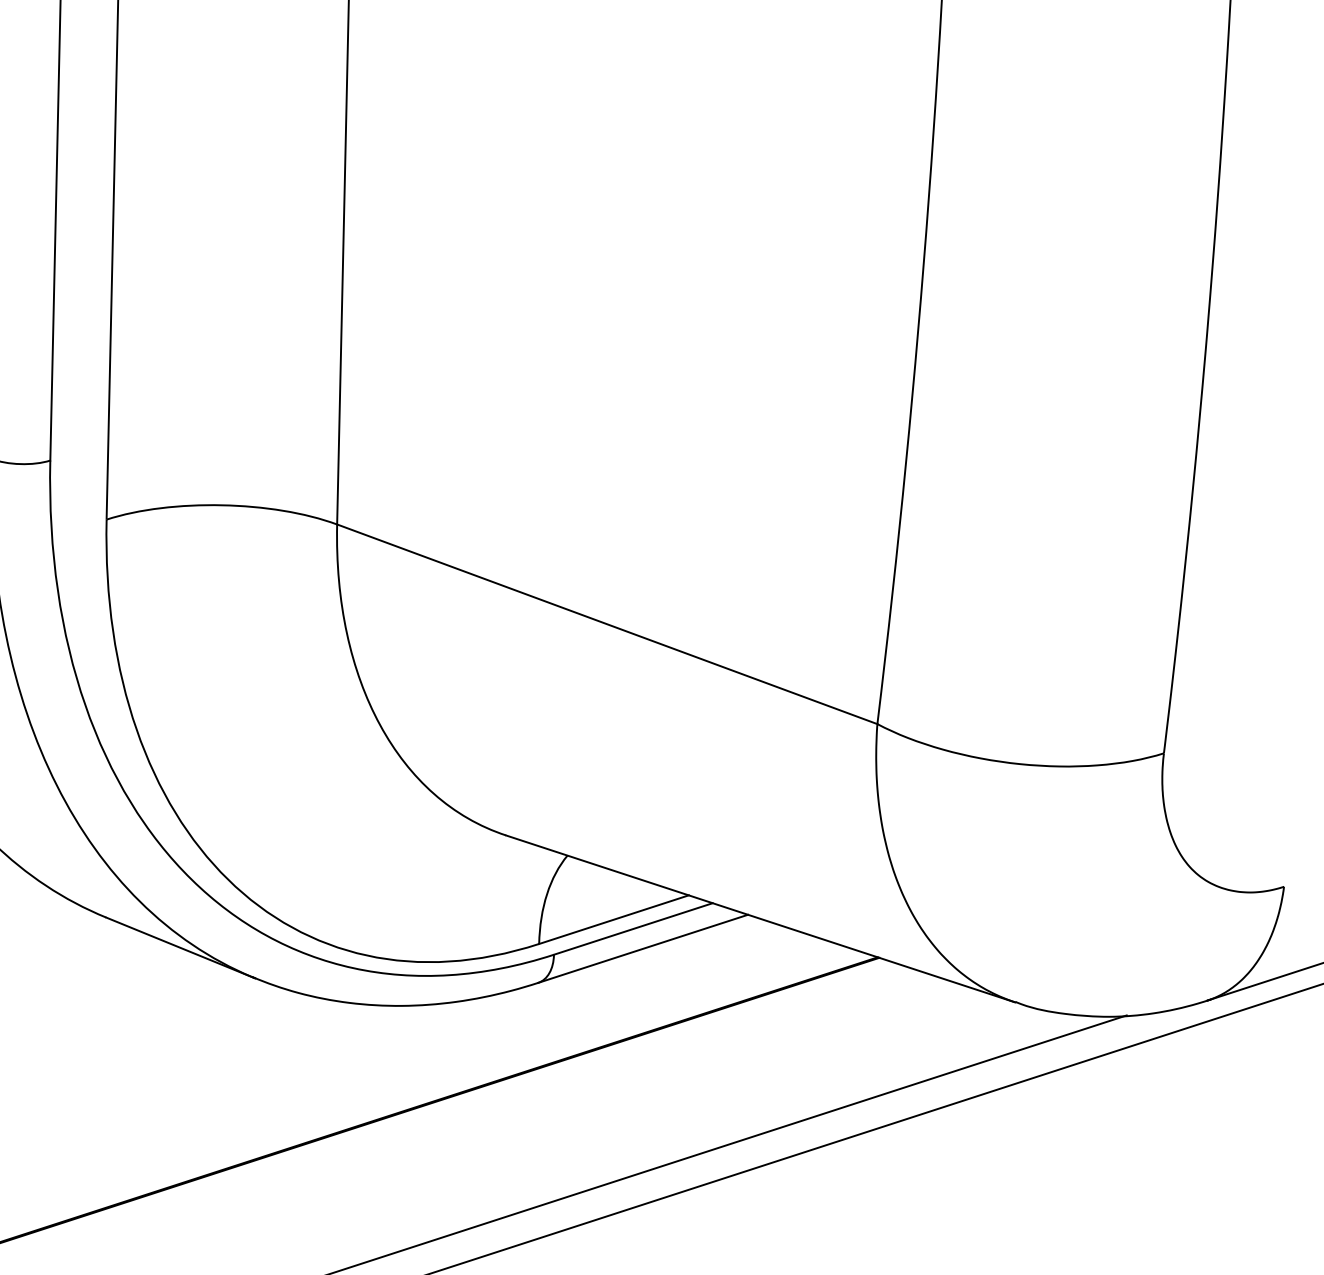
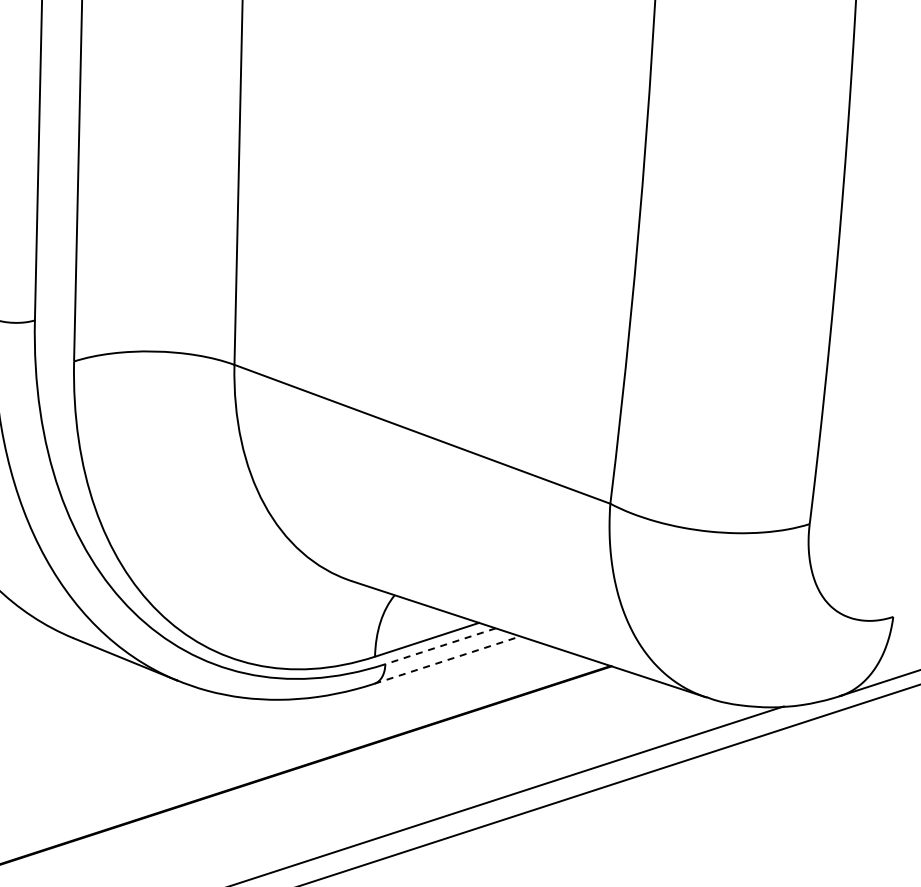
line: (633, 929) -> (440, 646), solid -> dashed
line: (643, 949) -> (447, 660), solid -> dashed

